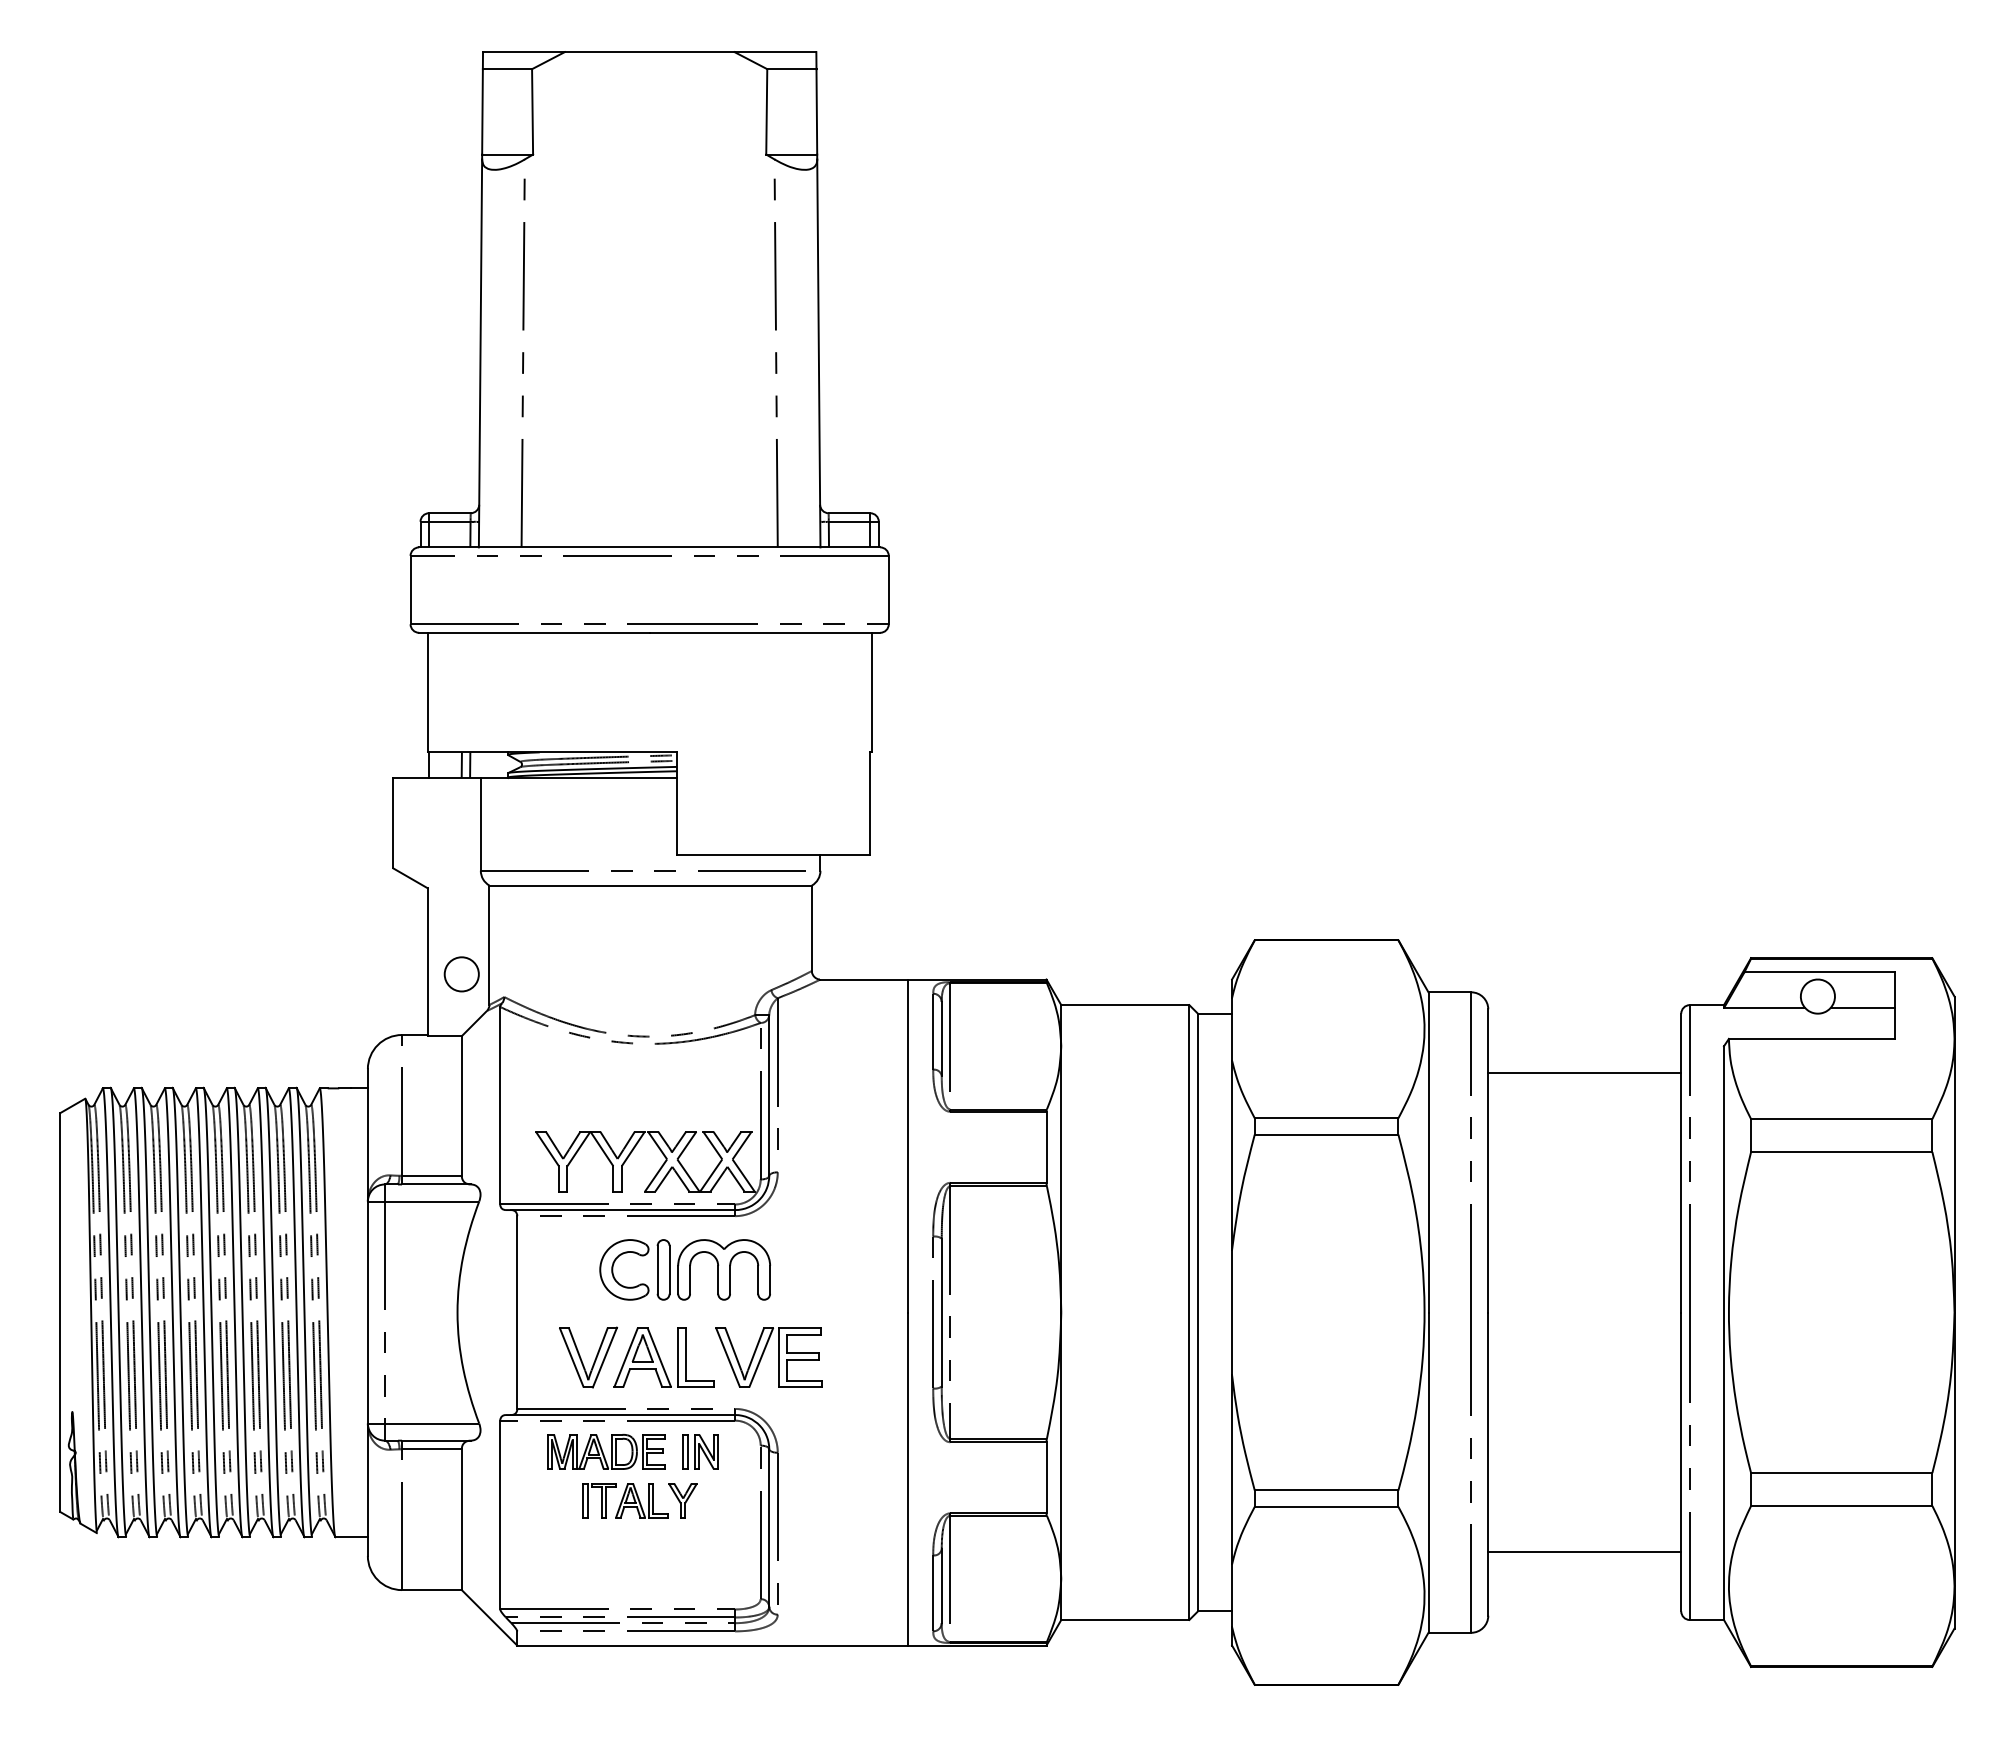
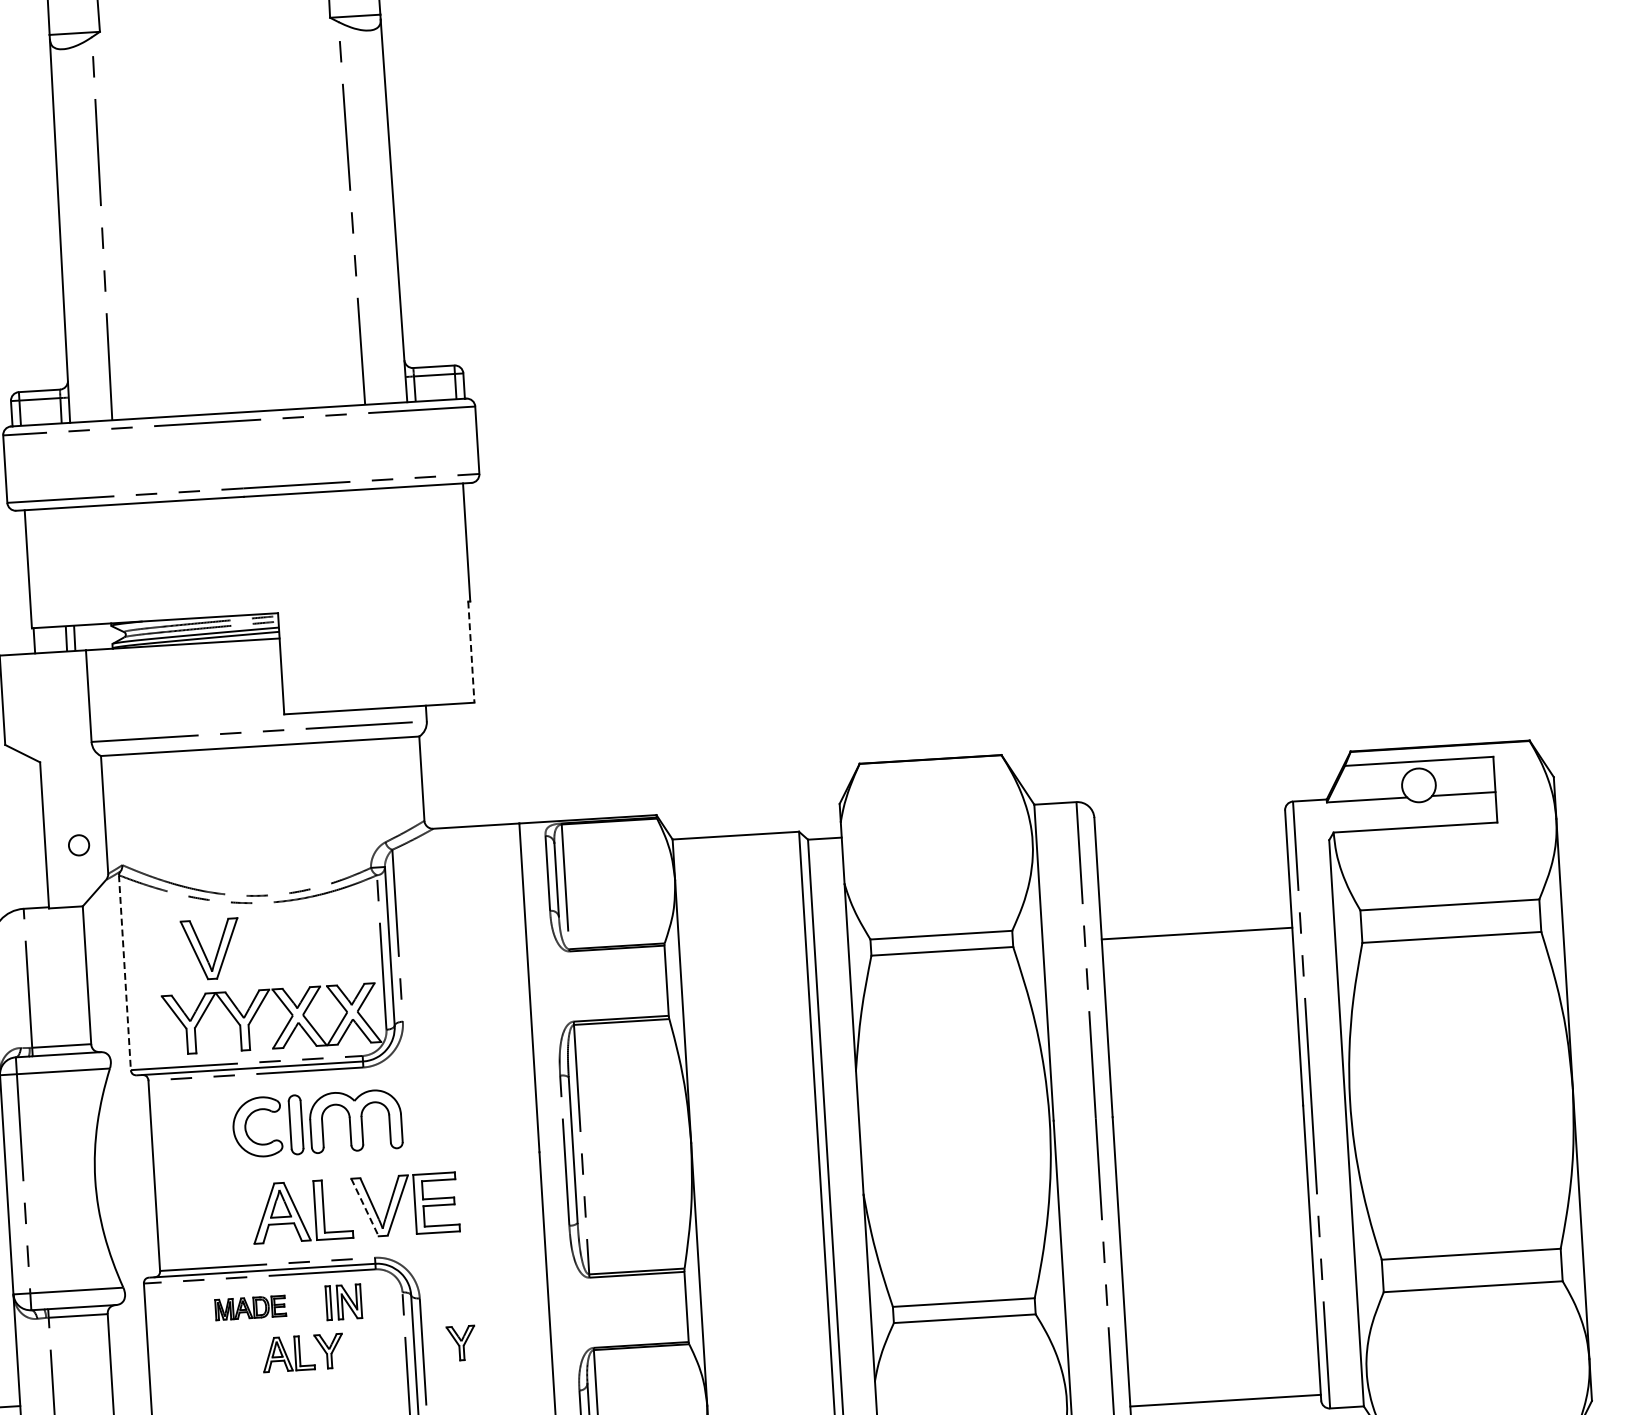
line: (869, 804) -> (471, 653), solid -> dashed
circle: (461, 974) -> (78, 845), size x0.6
line: (1584, 1073) -> (1196, 933), moved
line: (500, 1105) -> (125, 972), solid -> dashed
line: (728, 1357) -> (365, 1207), solid -> dashed
part: (594, 1359) -> (216, 950), moved
part: (606, 1451) -> (250, 1307), size x0.6
part: (599, 1500) -> (246, 1356), removed
part: (816, 1500) -> (460, 1343), added
line: (1584, 1551) -> (1225, 1400), moved

